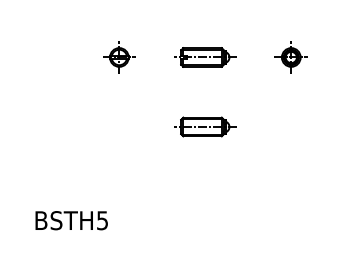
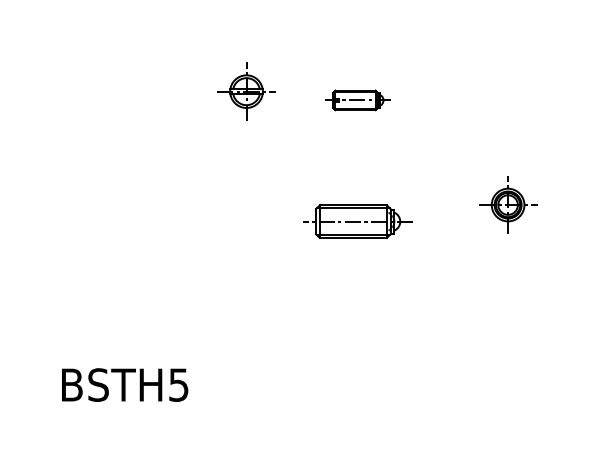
part: (119, 57) -> (246, 91), moved
part: (205, 57) -> (358, 100), size x0.6
part: (290, 57) -> (506, 205), moved

